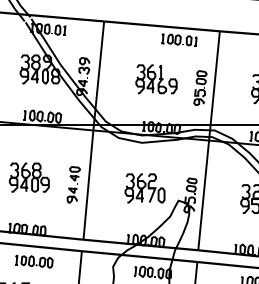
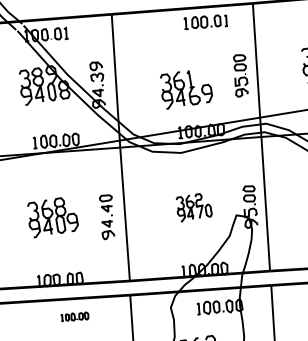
part: (156, 79) -> (186, 88), moved
part: (144, 188) -> (193, 207), size x0.7
part: (34, 261) -> (75, 316), size x0.6

